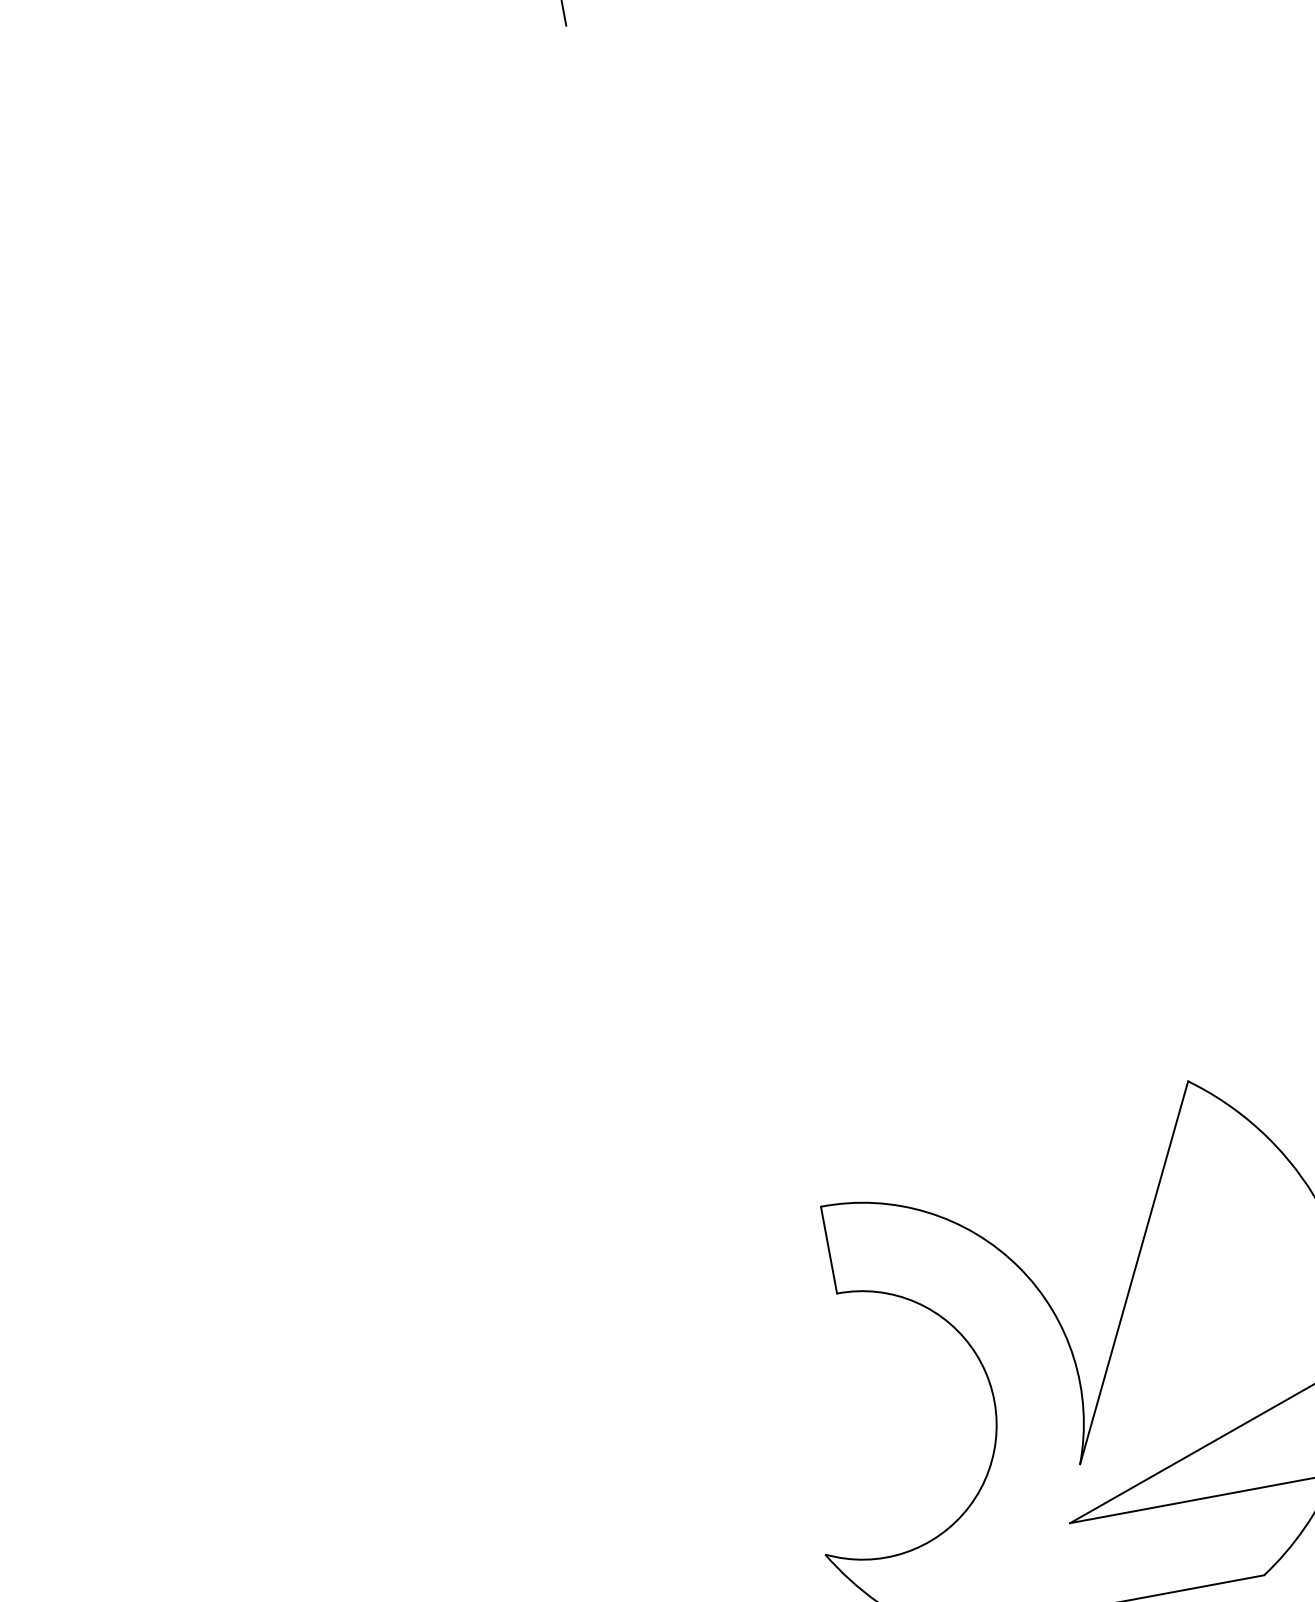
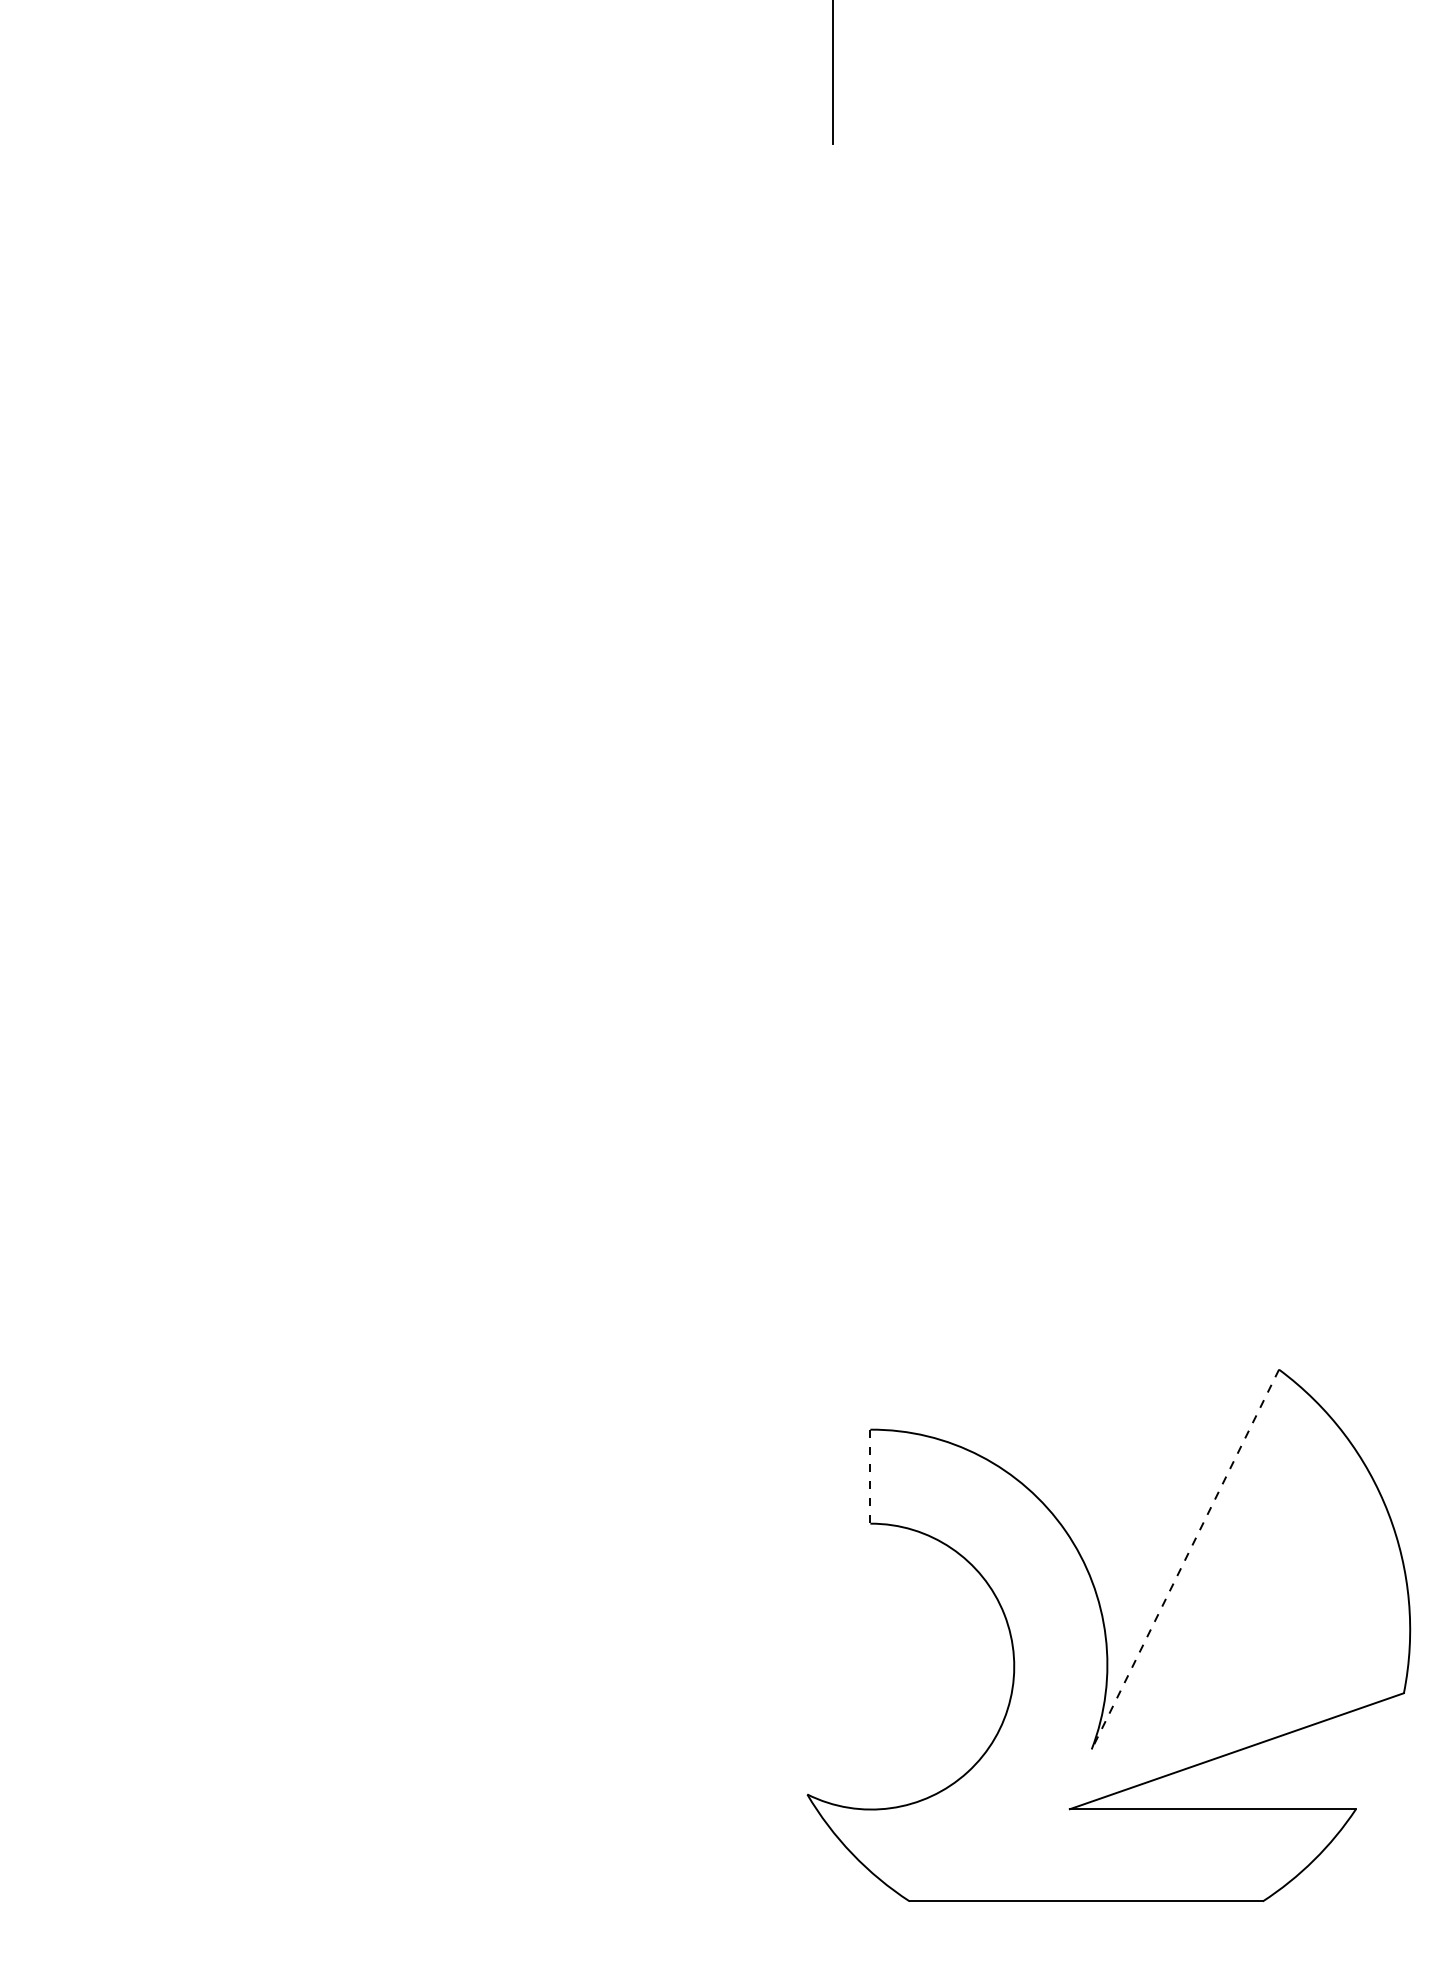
line: (829, 1250) -> (870, 1477), solid -> dashed
line: (1134, 1272) -> (1185, 1559), solid -> dashed

